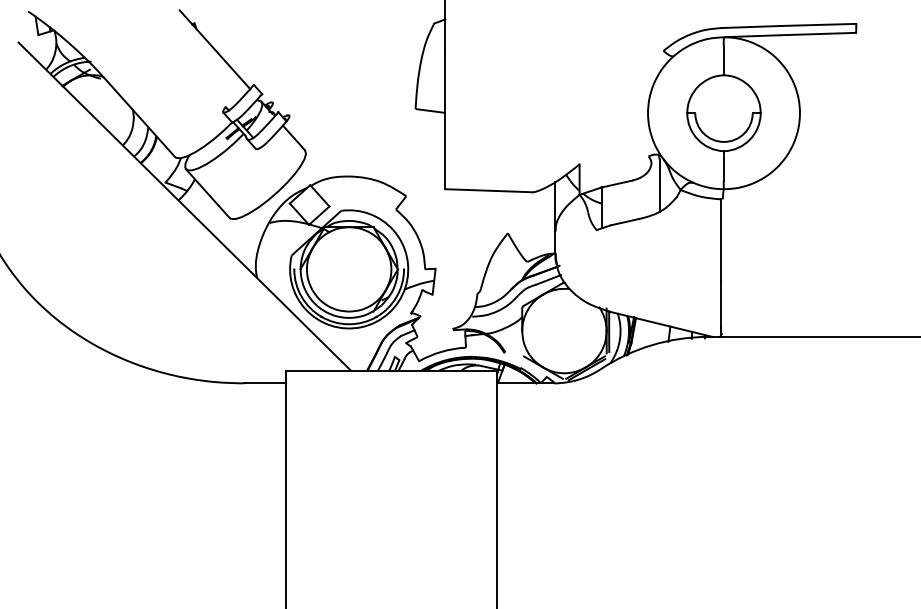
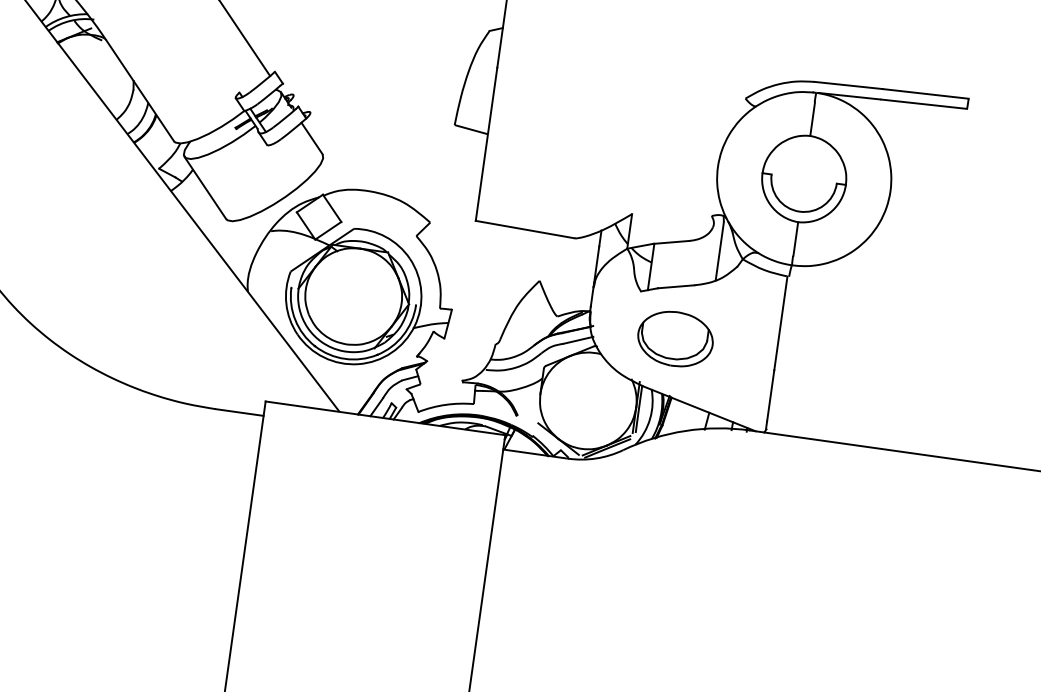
part: (631, 266) -> (674, 338), added

